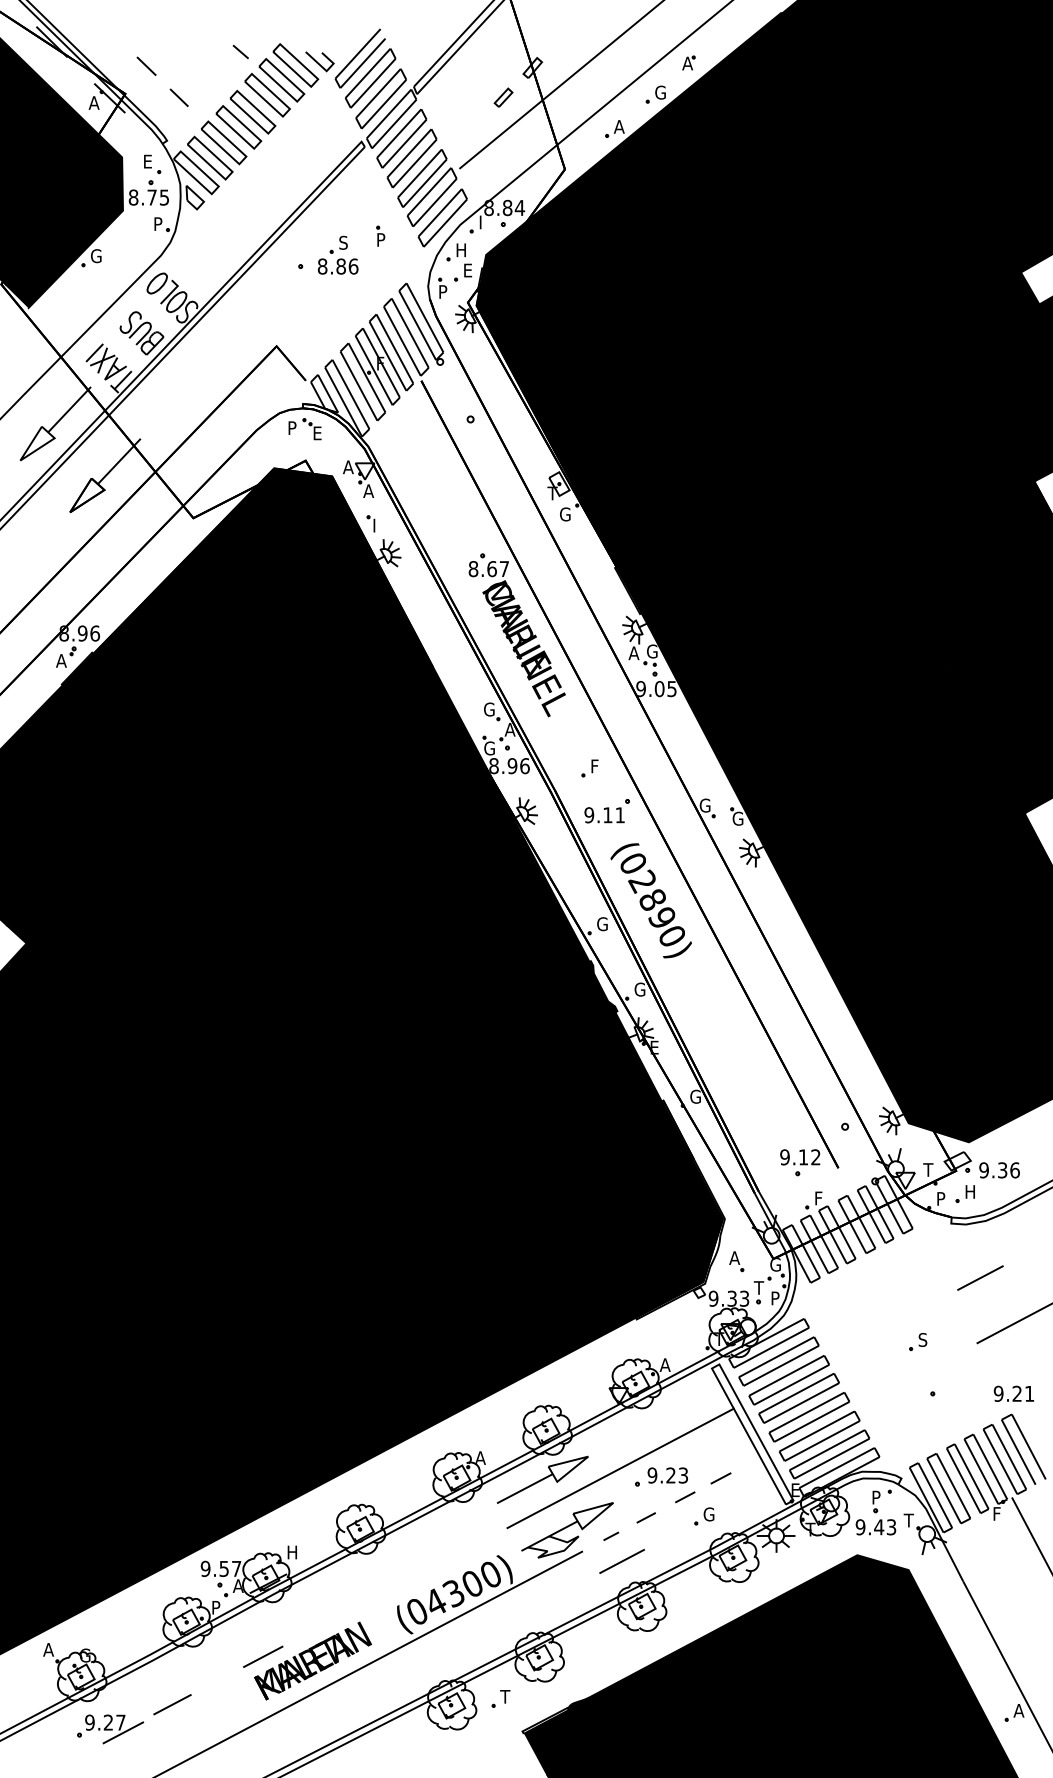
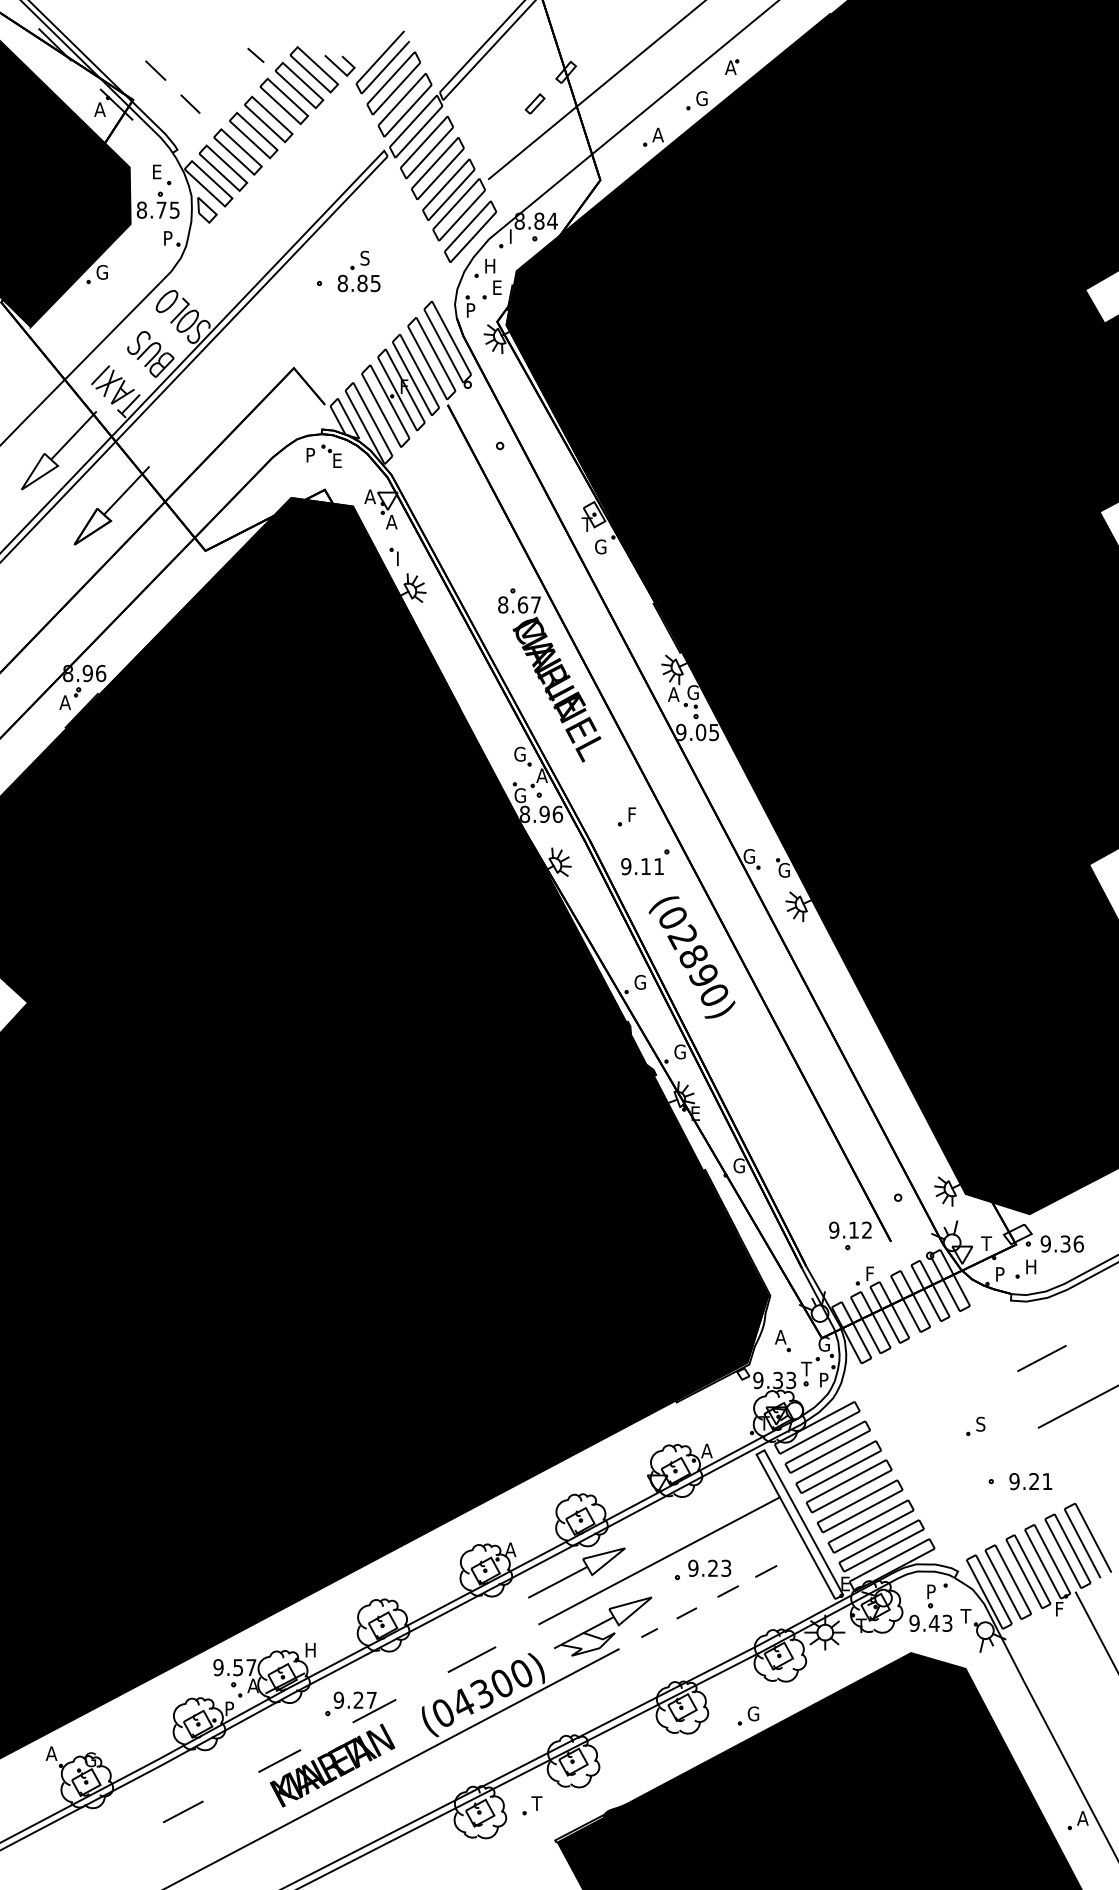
part: (380, 235) -> (404, 250), removed
text: (353, 266) -> (375, 283), 8.86 -> 8.85
text: (1013, 1393) -> (1030, 1481), moved
part: (704, 1516) -> (748, 1716), moved
line: (621, 1560) -> (471, 1658), moved
part: (110, 1729) -> (360, 1707), moved

